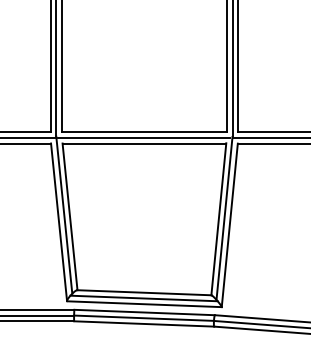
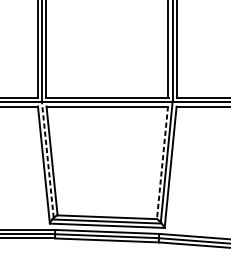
line: (64, 215) -> (47, 159), solid -> dashed
line: (218, 219) -> (162, 162), solid -> dashed

